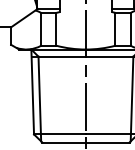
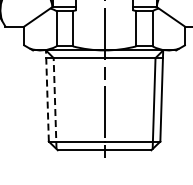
line: (32, 92) -> (47, 96), solid -> dashed
line: (40, 98) -> (55, 103), solid -> dashed

